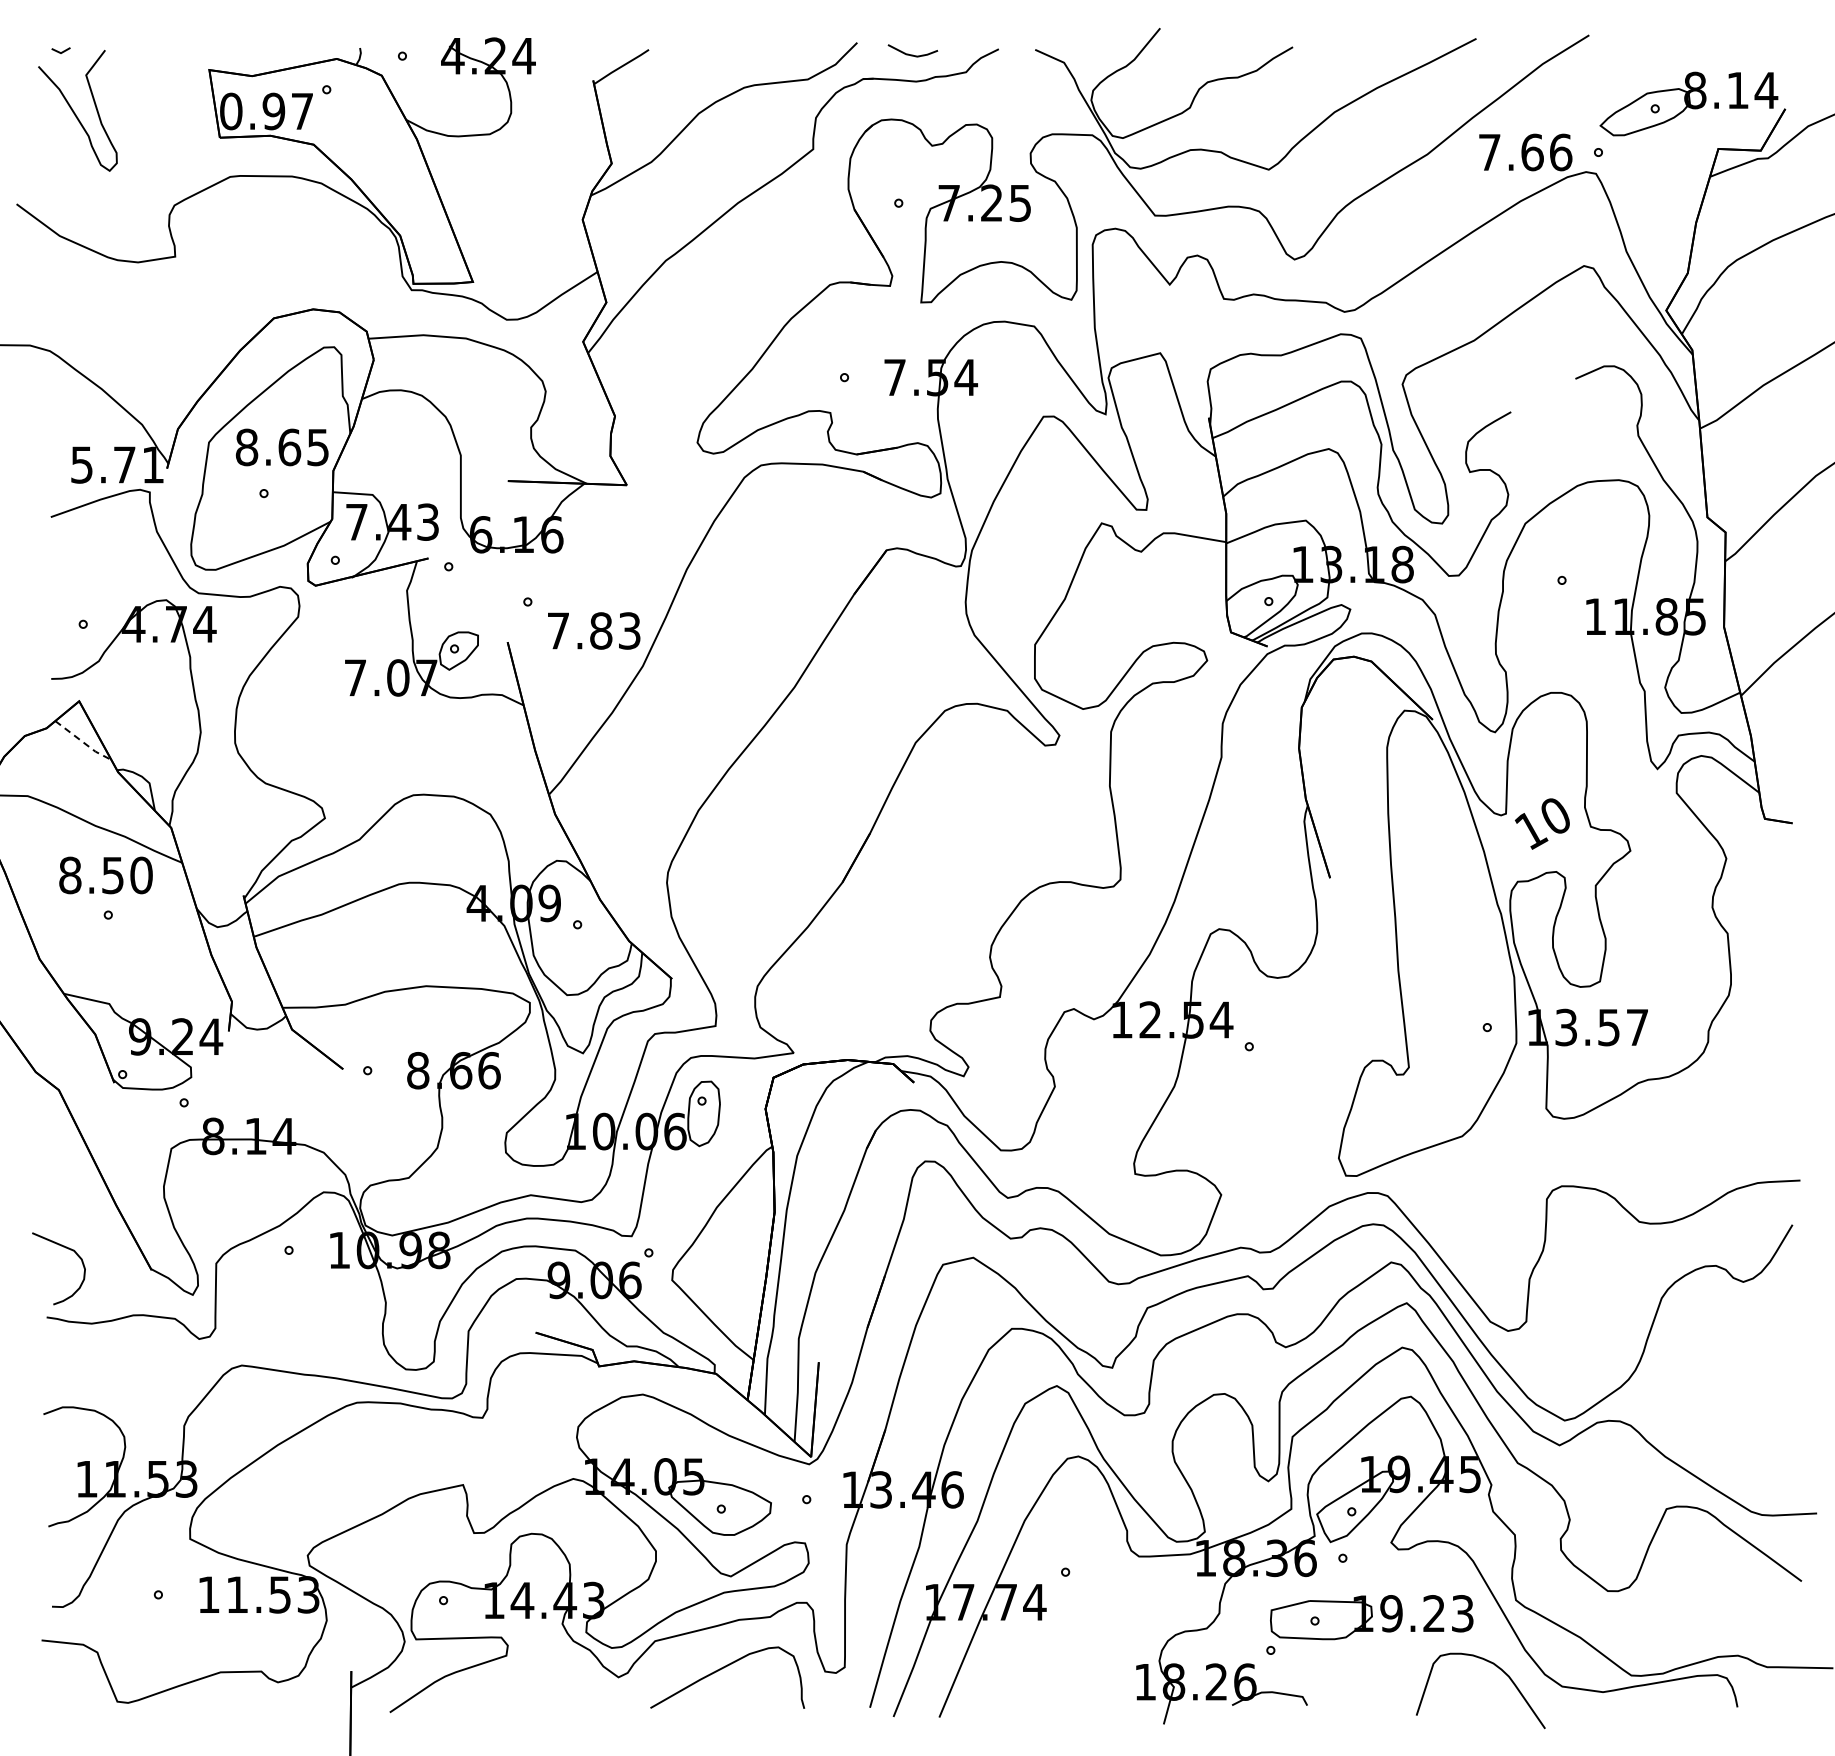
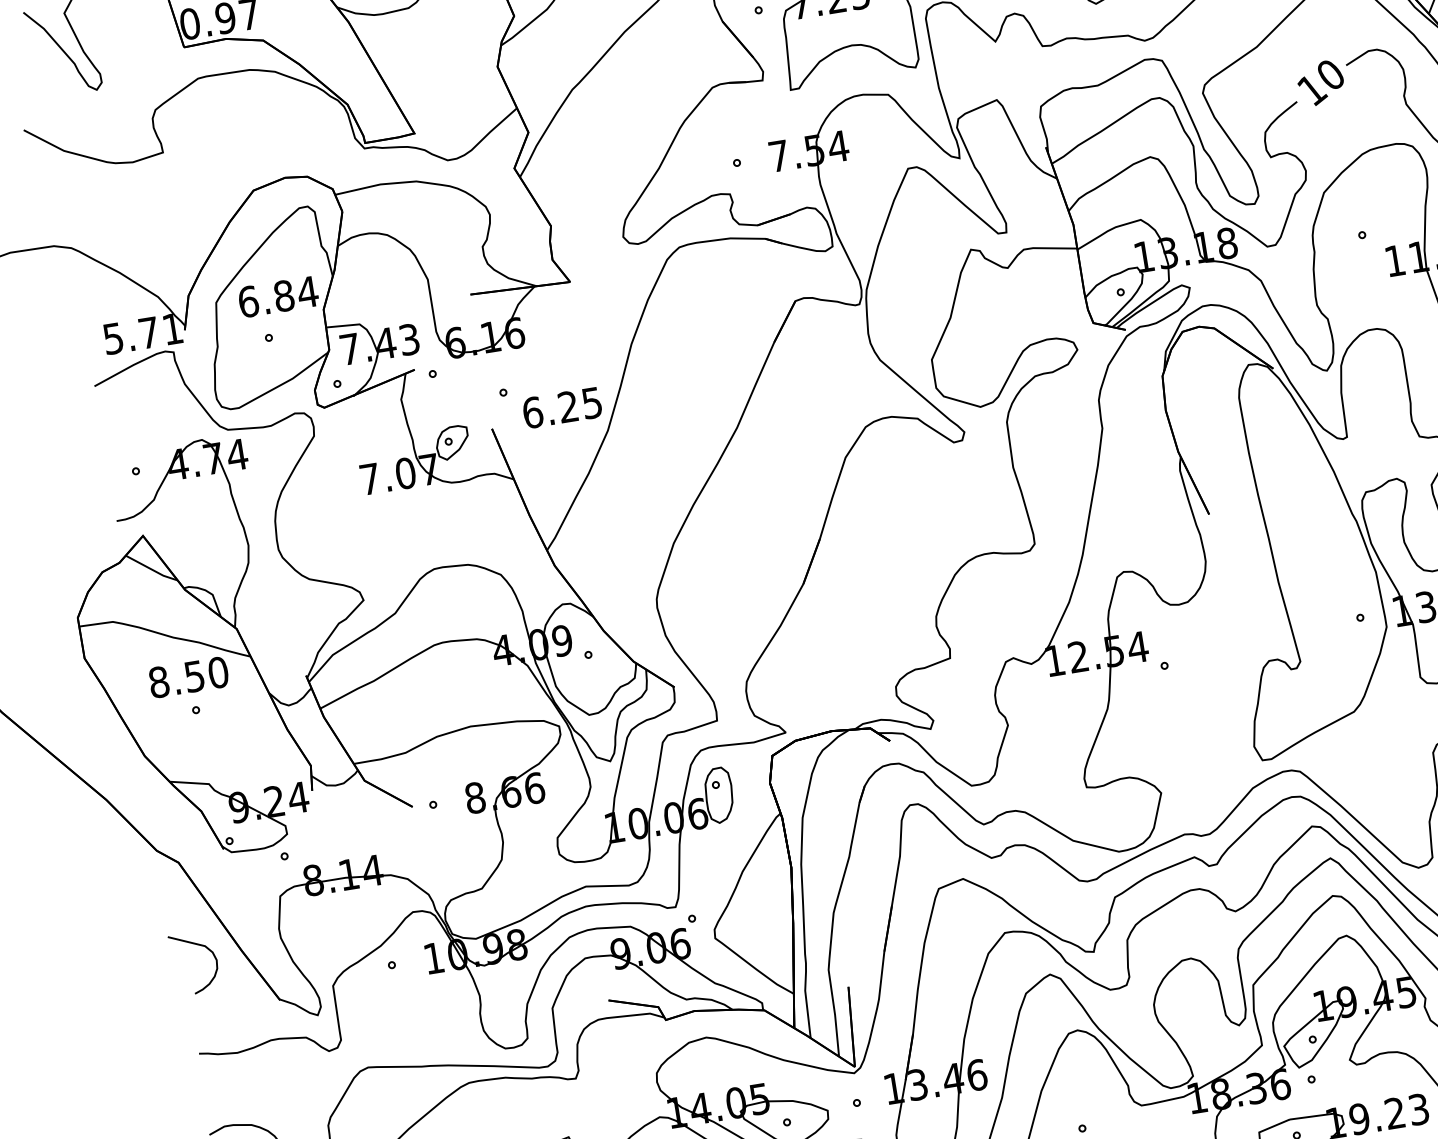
text: (282, 447) -> (278, 297), 8.65 -> 6.84
text: (593, 630) -> (561, 407), 7.83 -> 6.25
line: (82, 742) -> (151, 569), dashed -> solid
text: (1542, 823) -> (1320, 82), moved
curve: (65, 1248) -> (197, 945), moved

